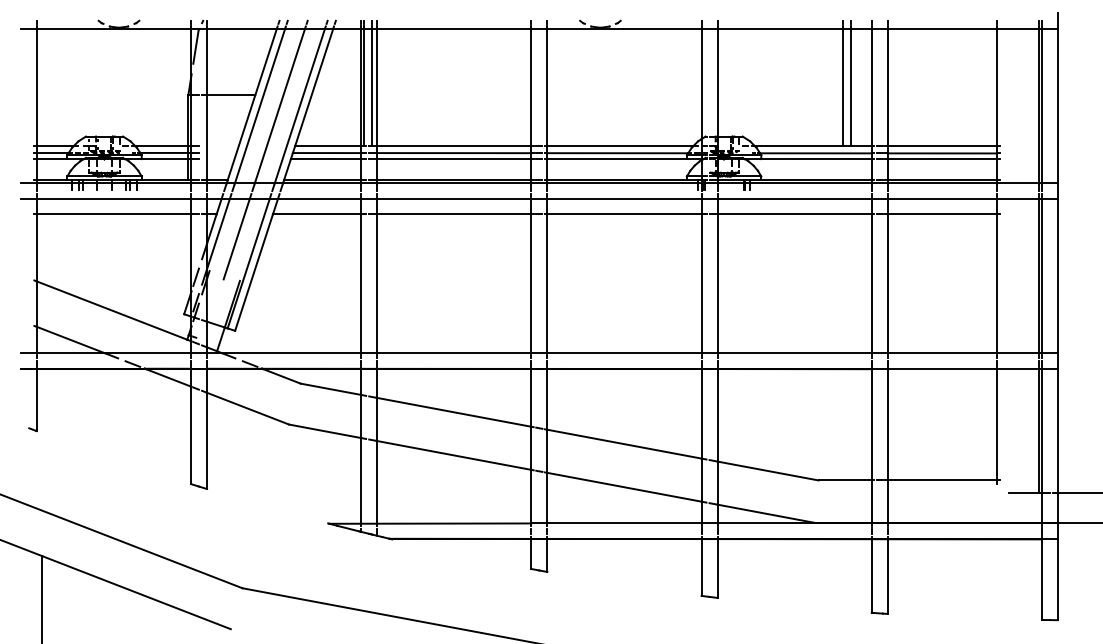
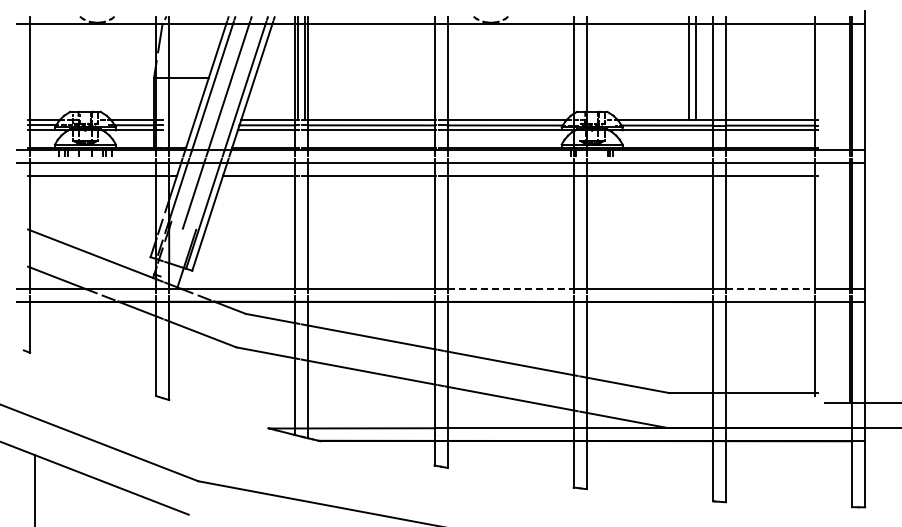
line: (625, 353) -> (511, 289), solid -> dashed
line: (942, 353) -> (770, 289), solid -> dashed

